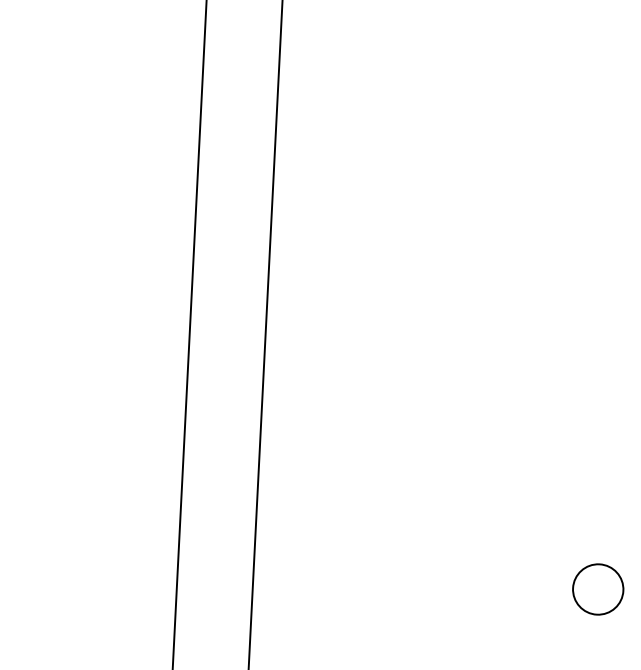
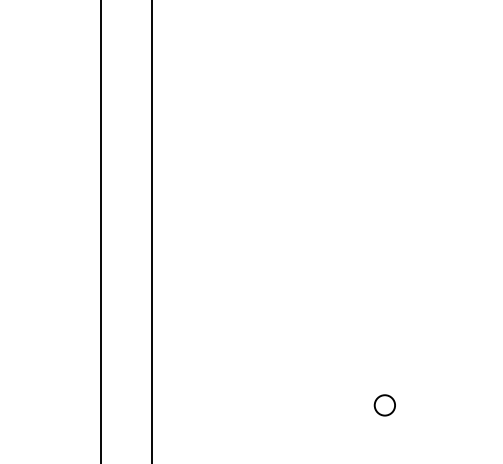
circle: (597, 589) -> (384, 405), size x0.6

